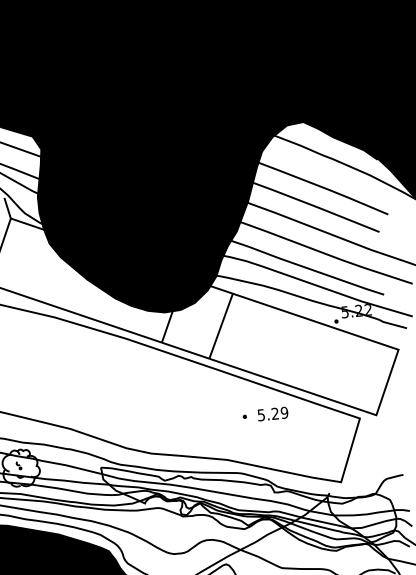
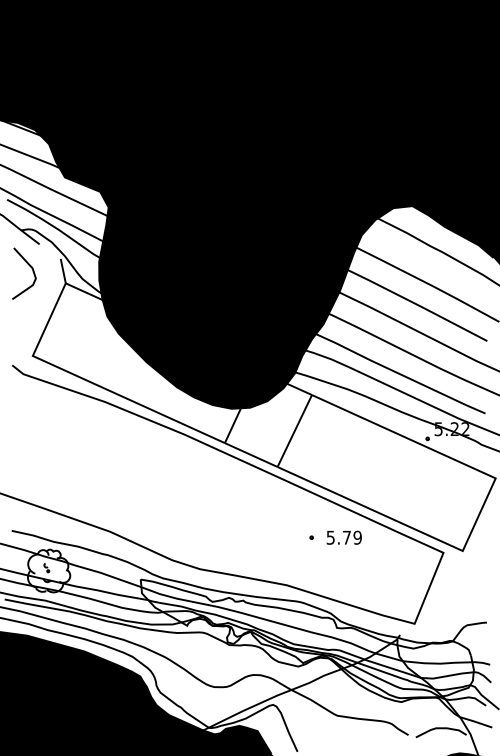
text: (274, 413) -> (346, 537), 5.29 -> 5.79

